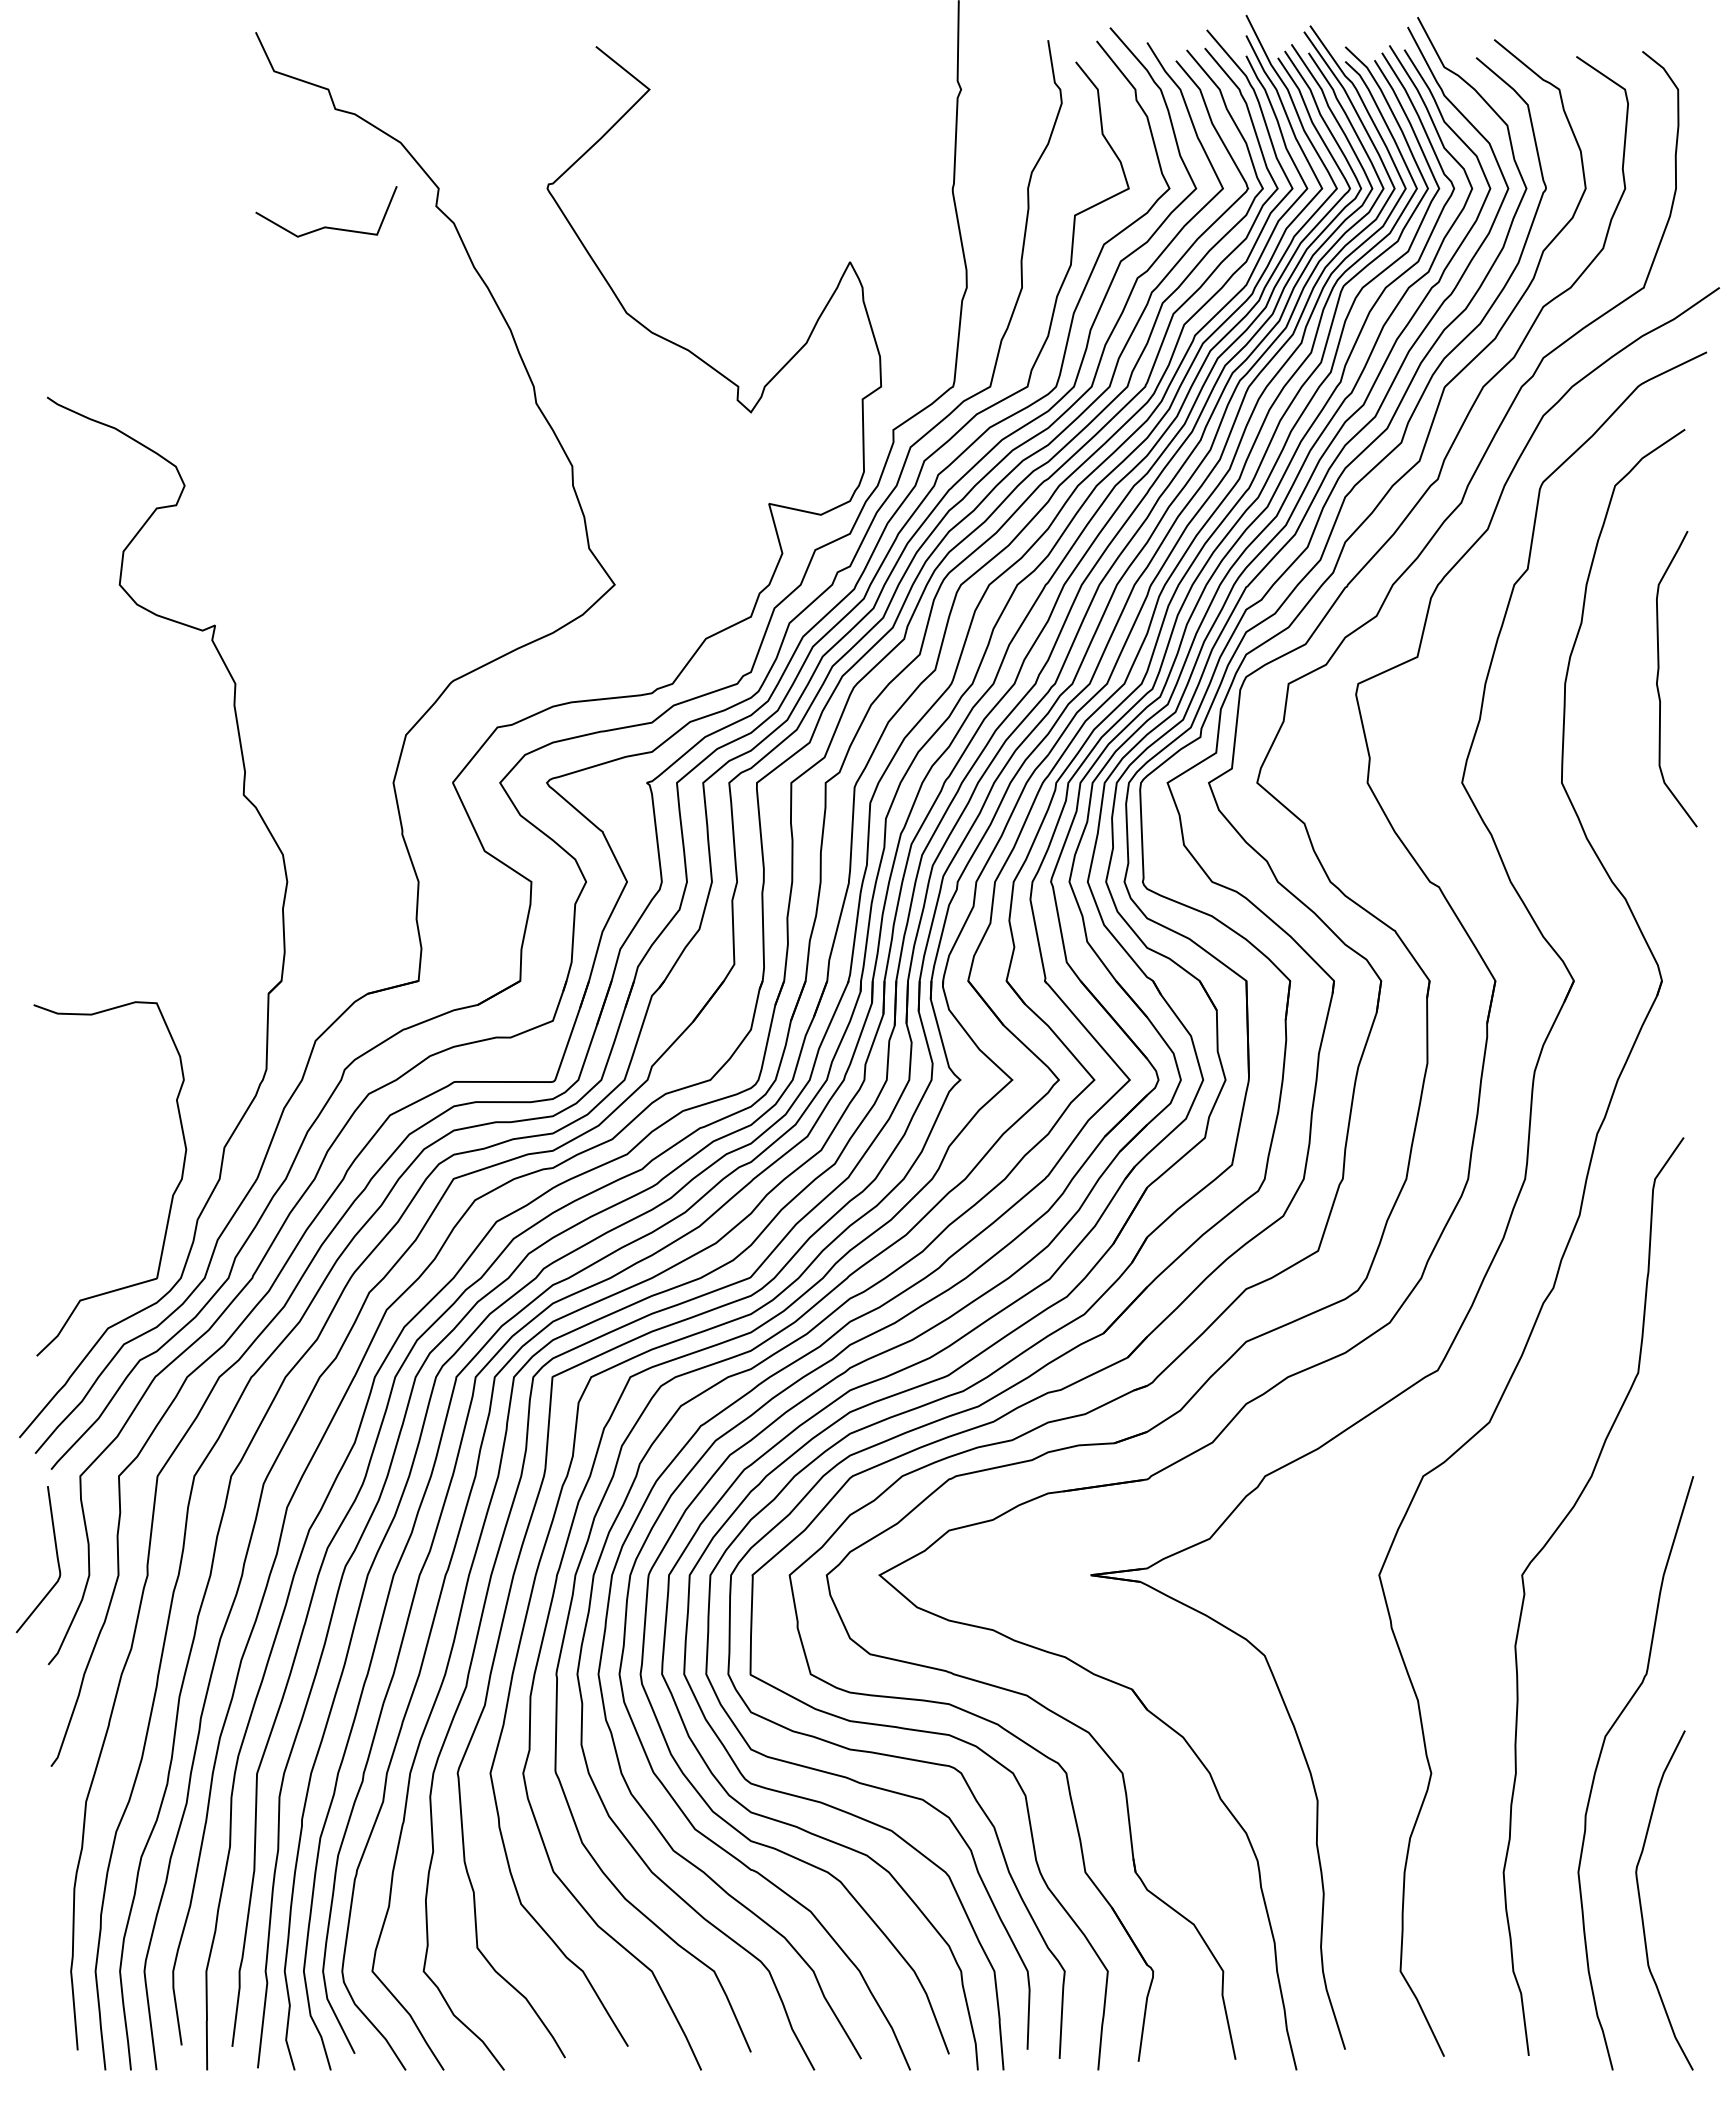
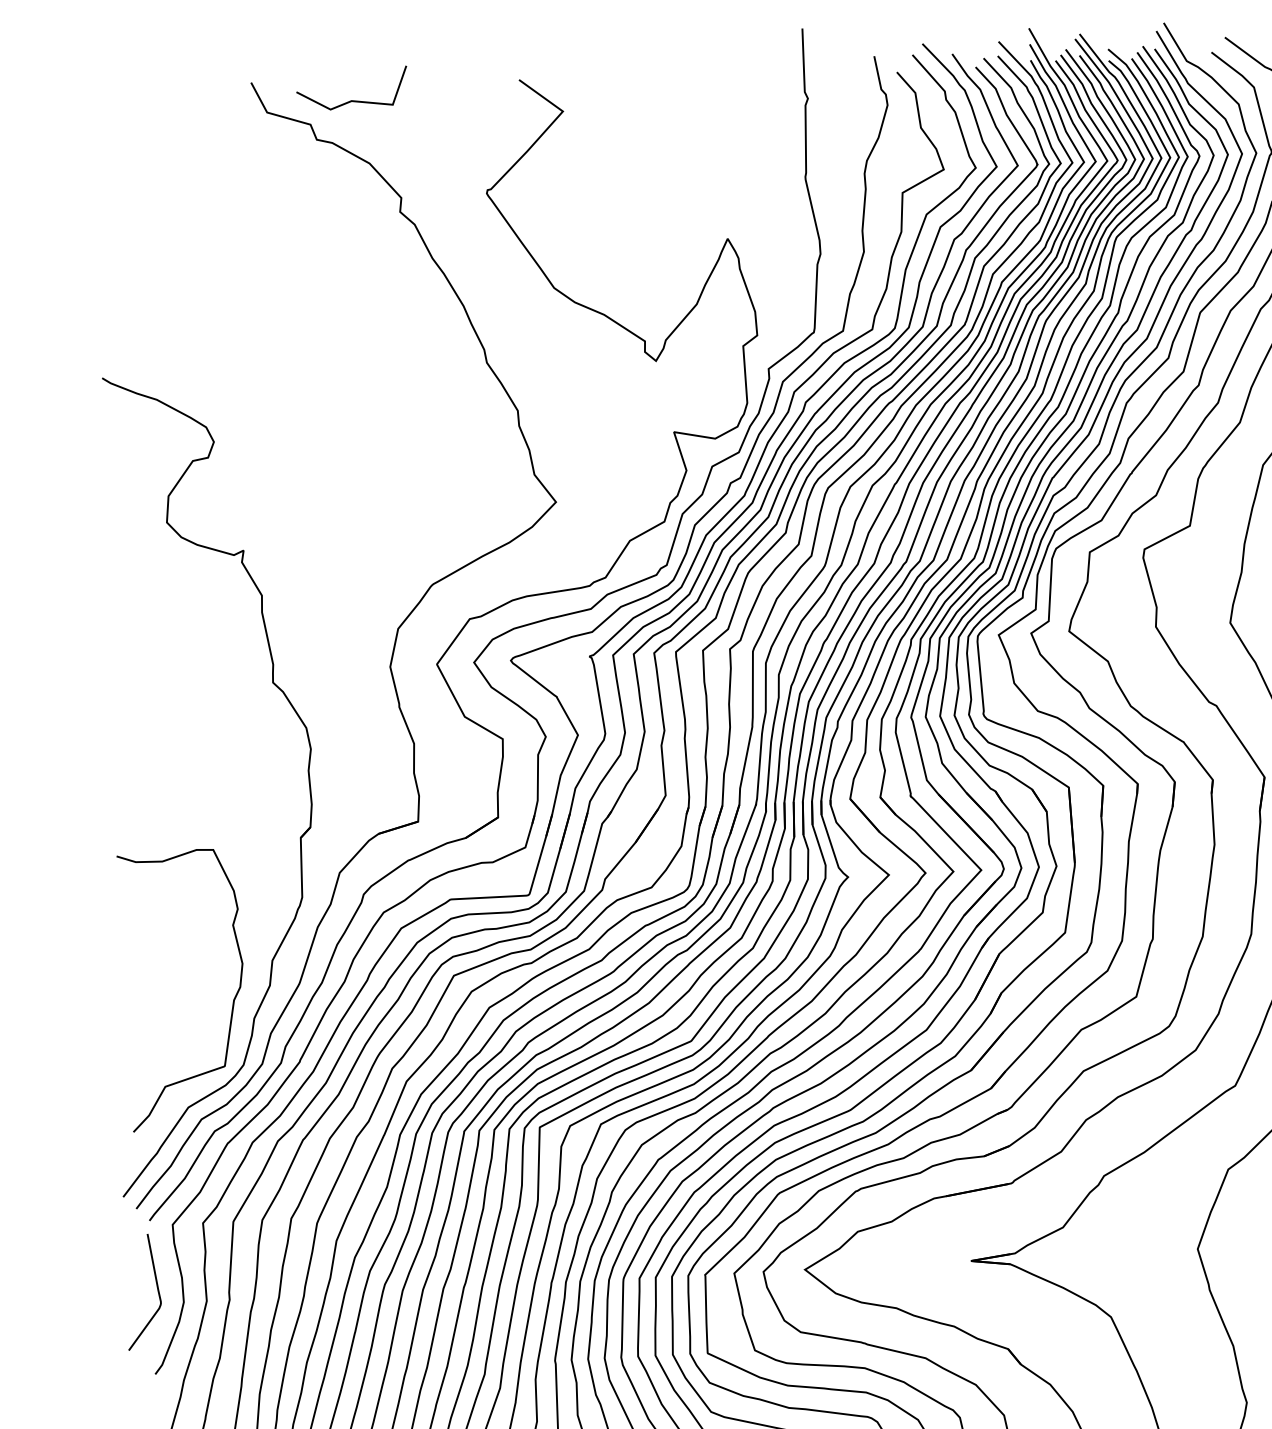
line: (326, 226) -> (352, 100), moved

